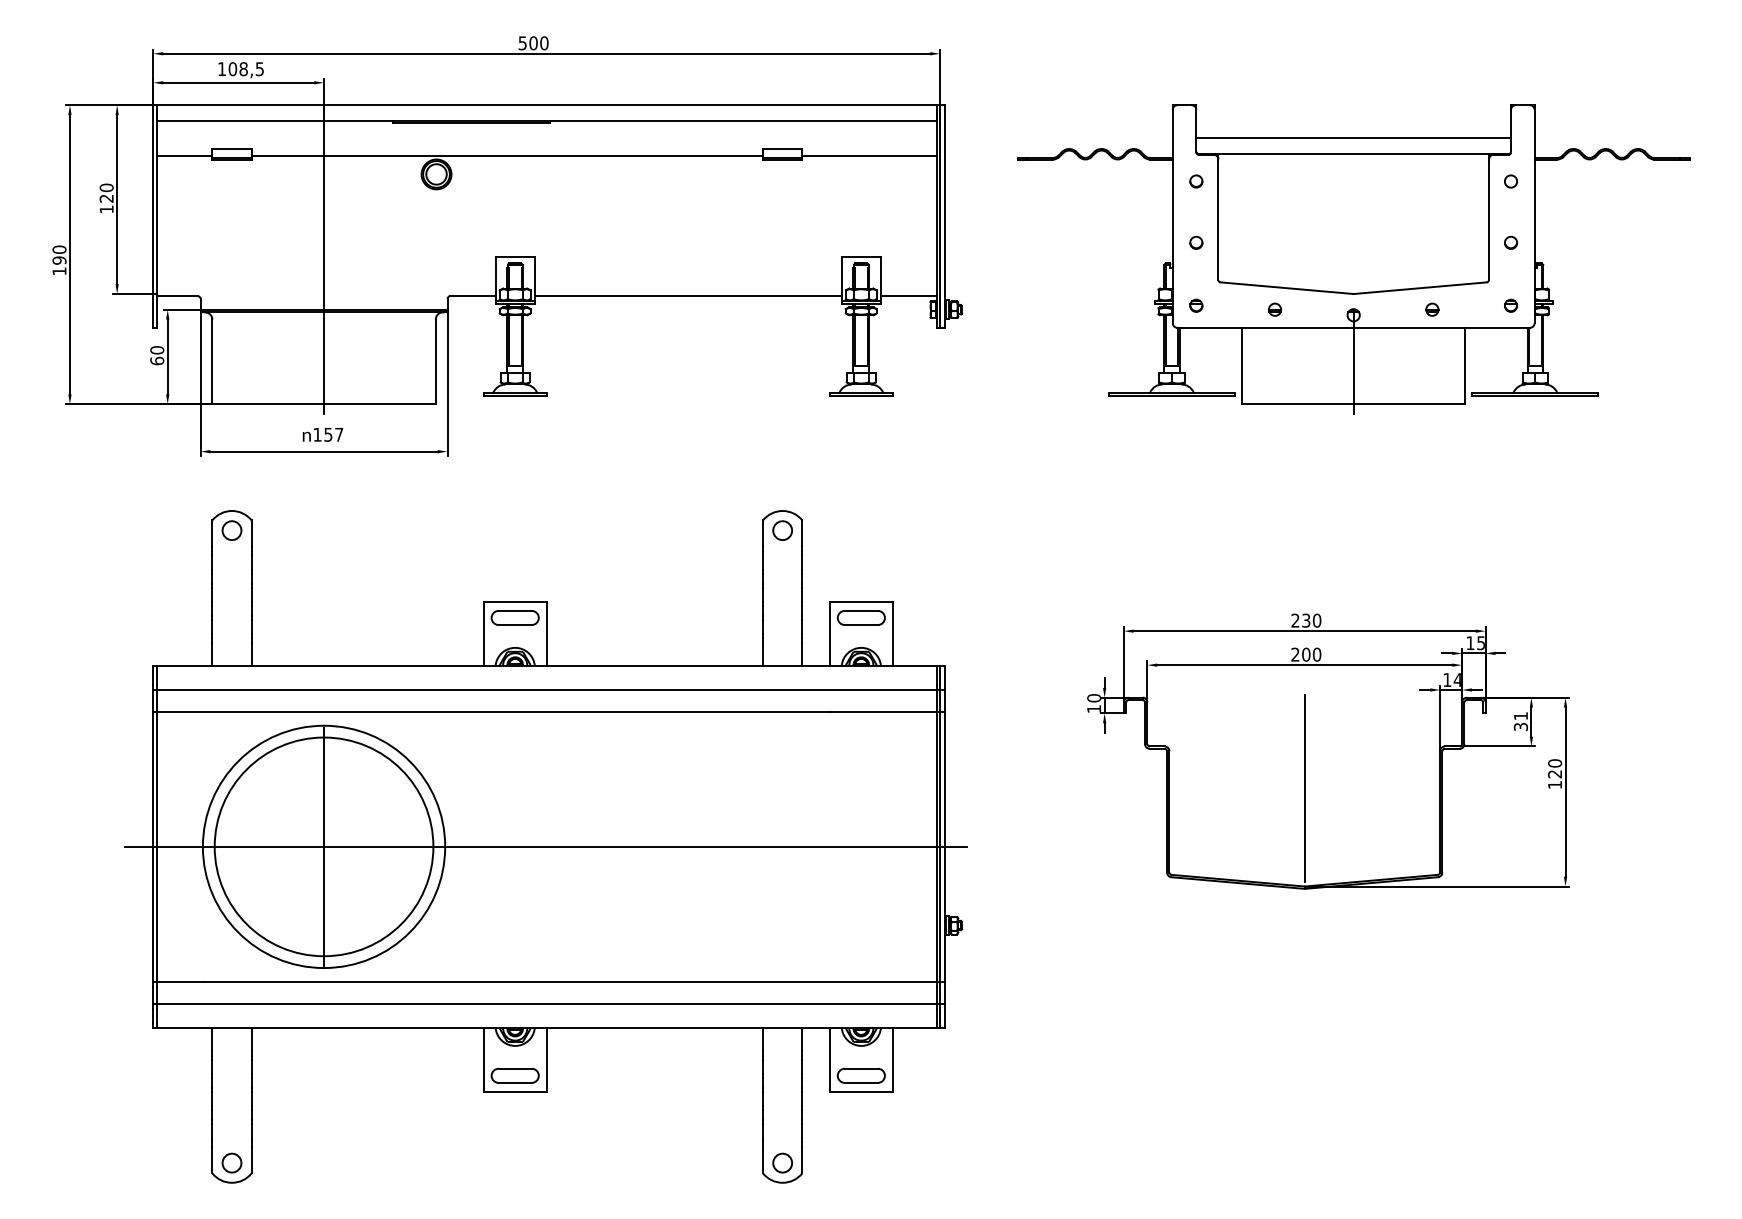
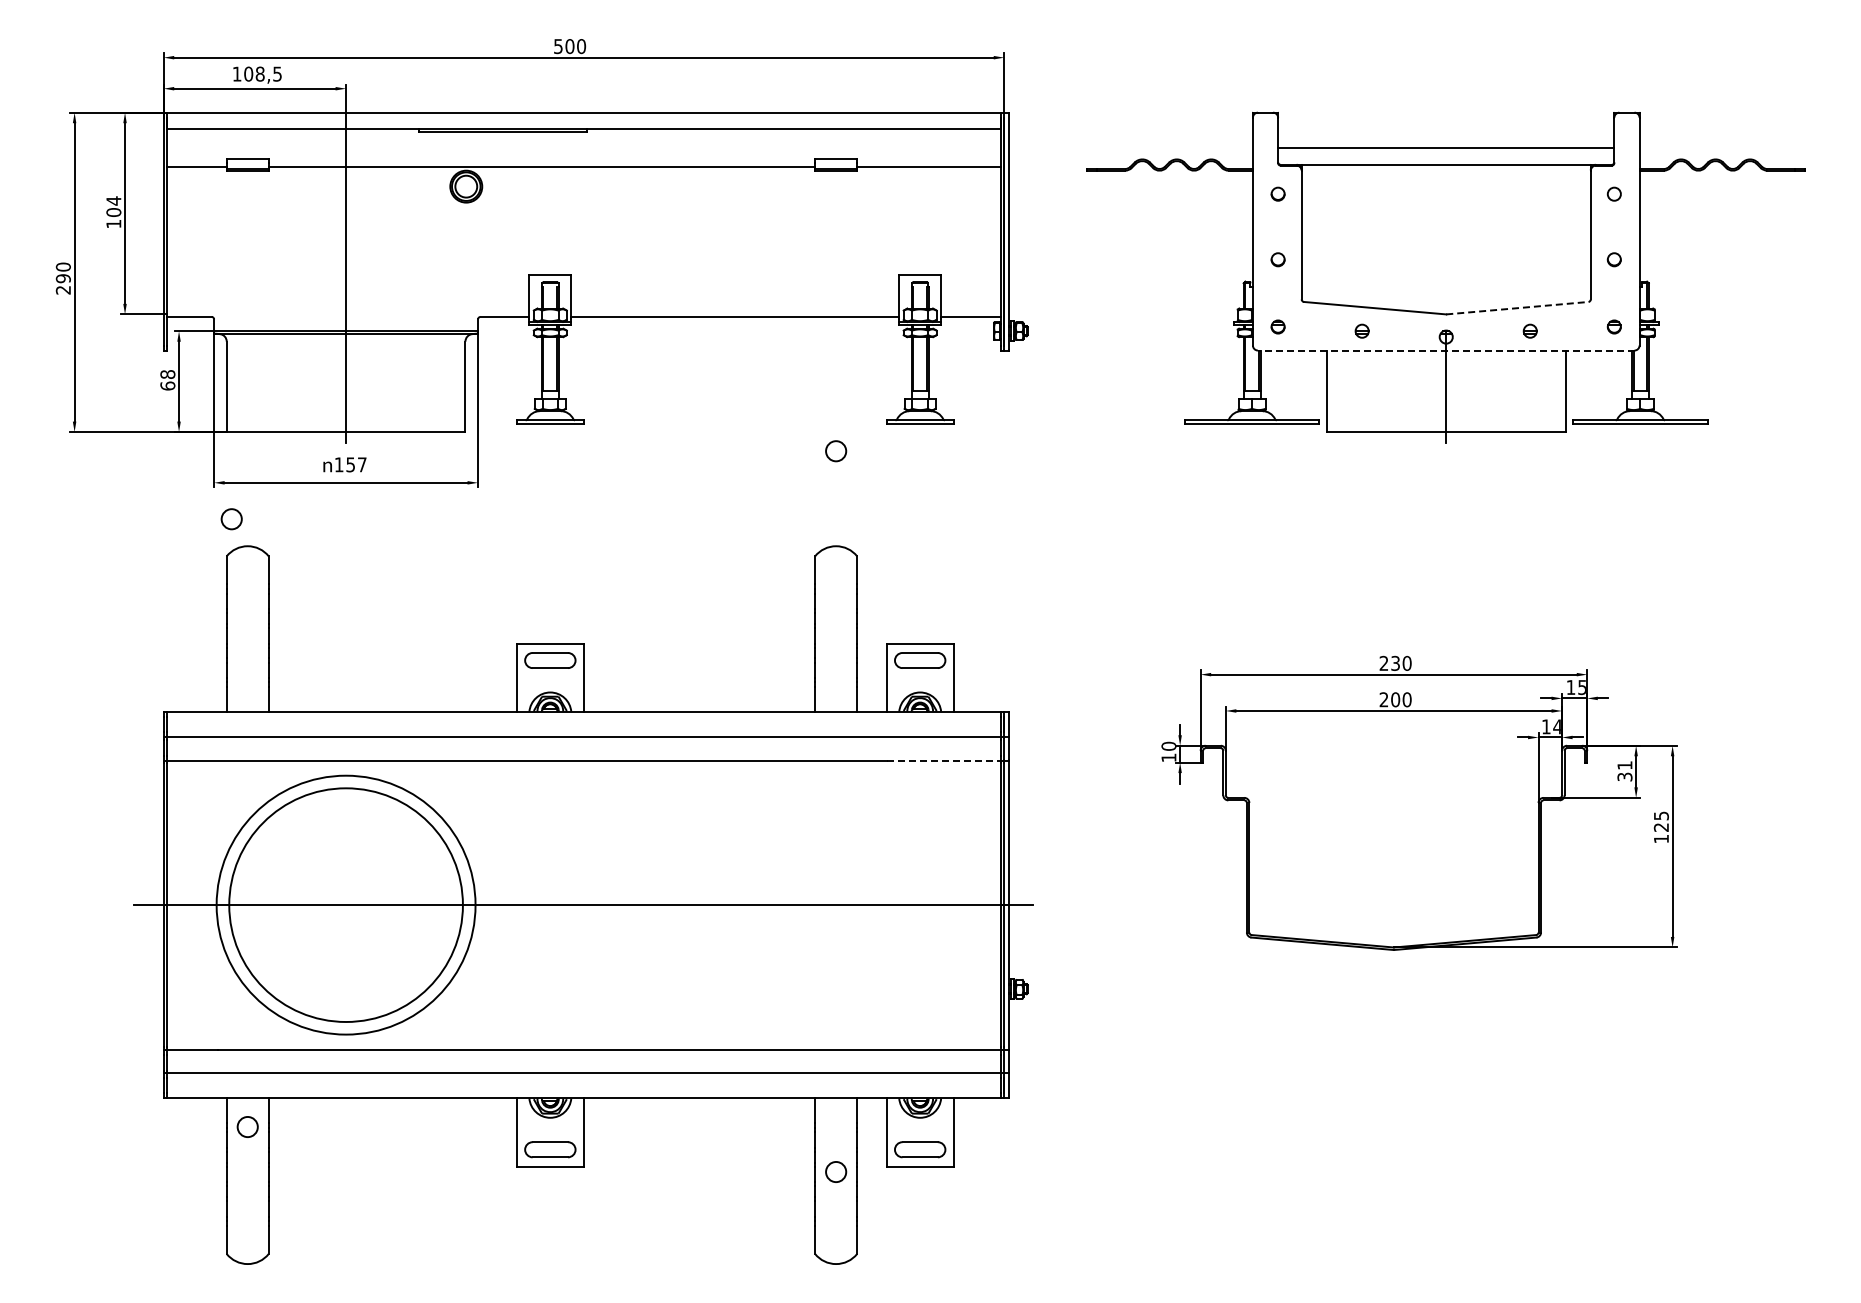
text: (106, 193) -> (113, 206), 120 -> 104
text: (58, 271) -> (62, 290), 190 -> 290
line: (1420, 288) -> (1517, 308), solid -> dashed
line: (1352, 327) -> (1445, 350), solid -> dashed
text: (156, 350) -> (167, 374), 60 -> 68
circle: (231, 530) -> (231, 519), moved
circle: (783, 530) -> (836, 451), moved
line: (884, 711) -> (944, 760), solid -> dashed
text: (1554, 762) -> (1660, 815), 120 -> 125
line: (1304, 789) -> (1393, 843), removed
line: (324, 846) -> (346, 904), removed
circle: (231, 1162) -> (247, 1126), moved
circle: (783, 1162) -> (836, 1171), moved

